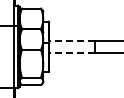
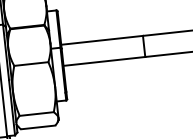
line: (71, 40) -> (101, 39), dashed -> solid
line: (71, 52) -> (103, 61), dashed -> solid

